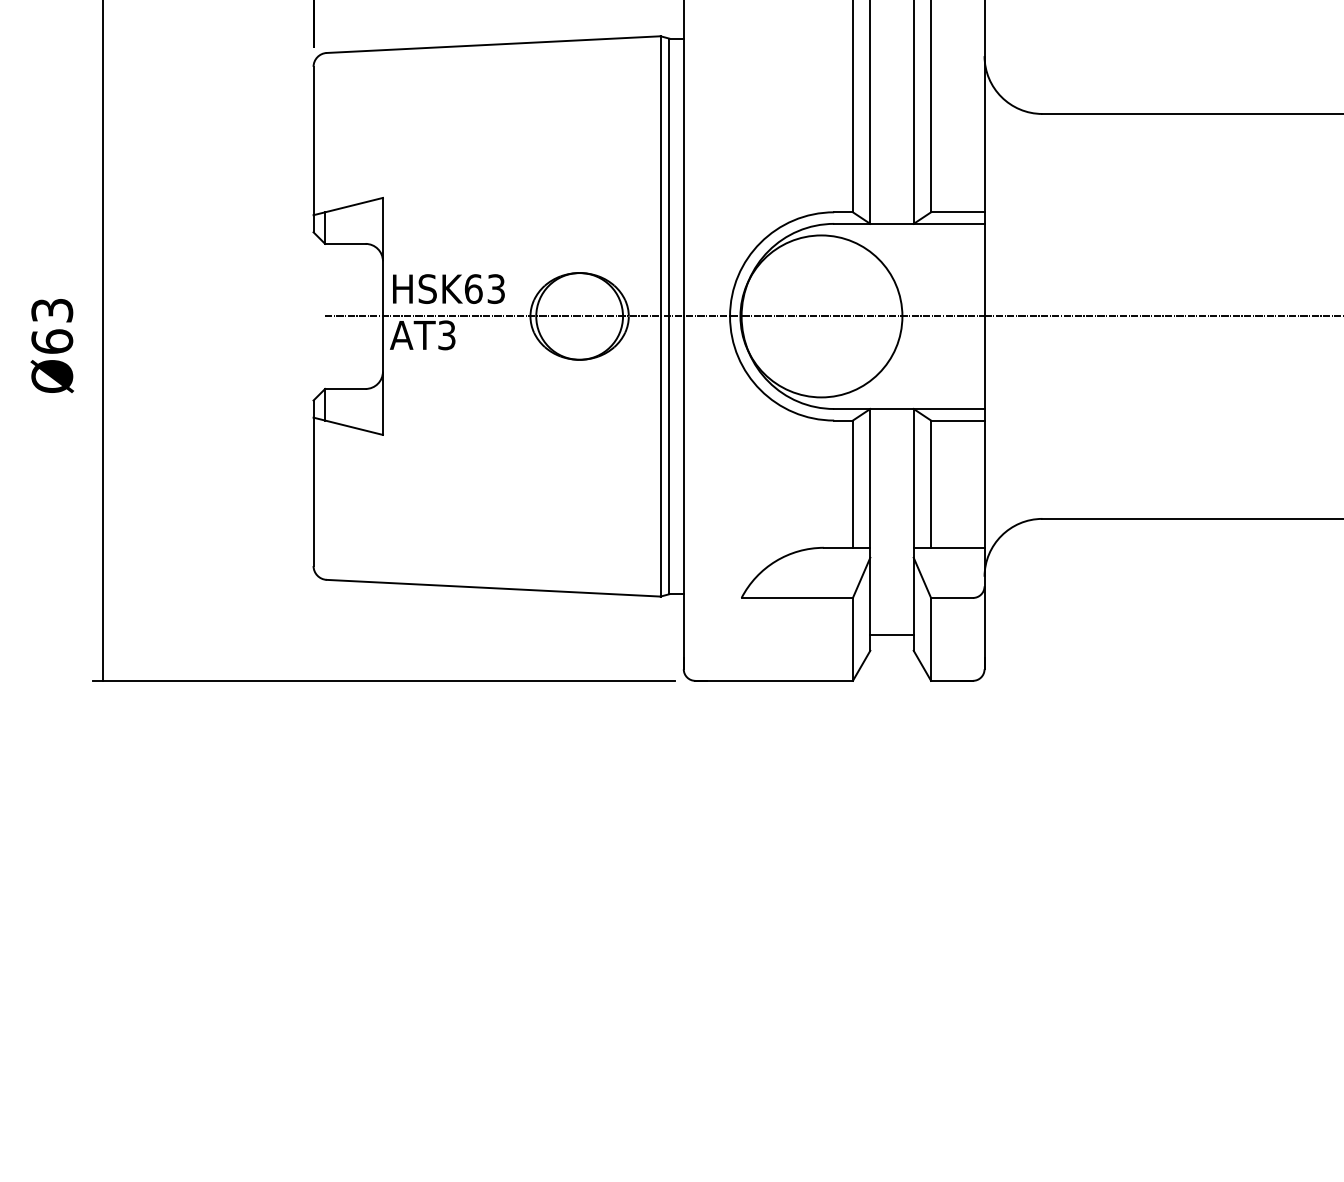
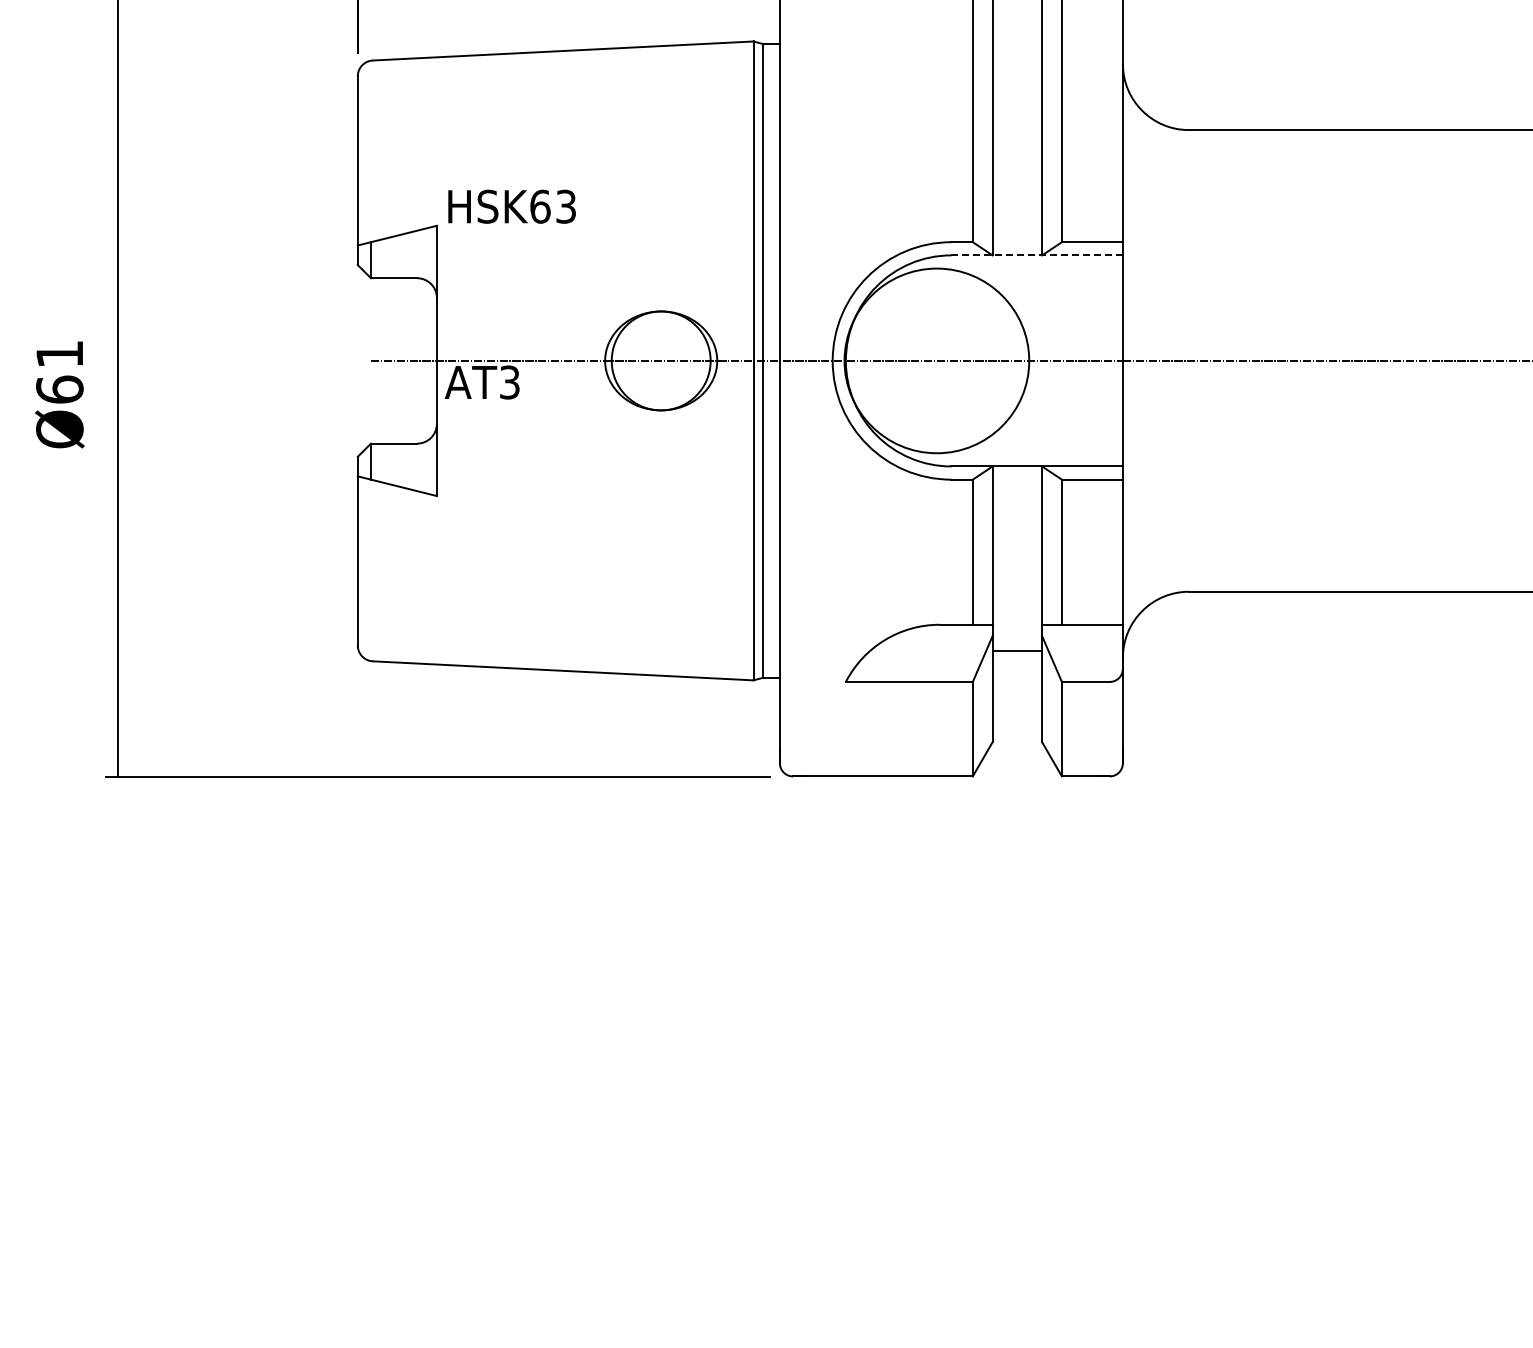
line: (909, 223) -> (1037, 255), solid -> dashed
text: (448, 288) -> (511, 206), moved
text: (51, 310) -> (59, 354), Ø63 -> Ø61
line: (892, 634) -> (1017, 650), moved

